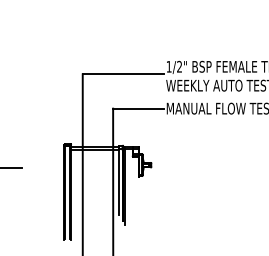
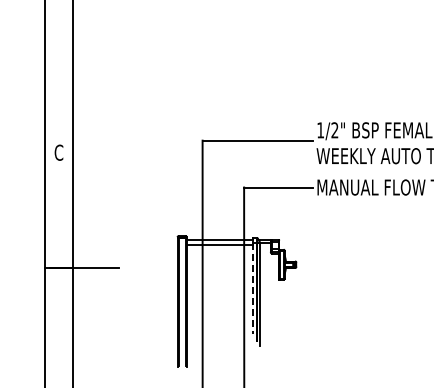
line: (119, 182) -> (252, 288), solid -> dashed

